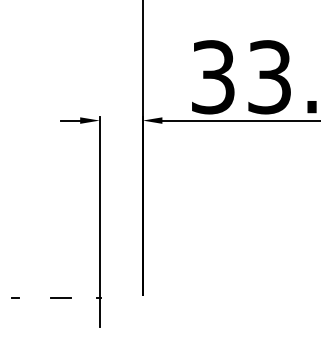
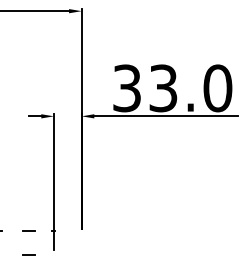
line: (60, 334) -> (28, 254), added

